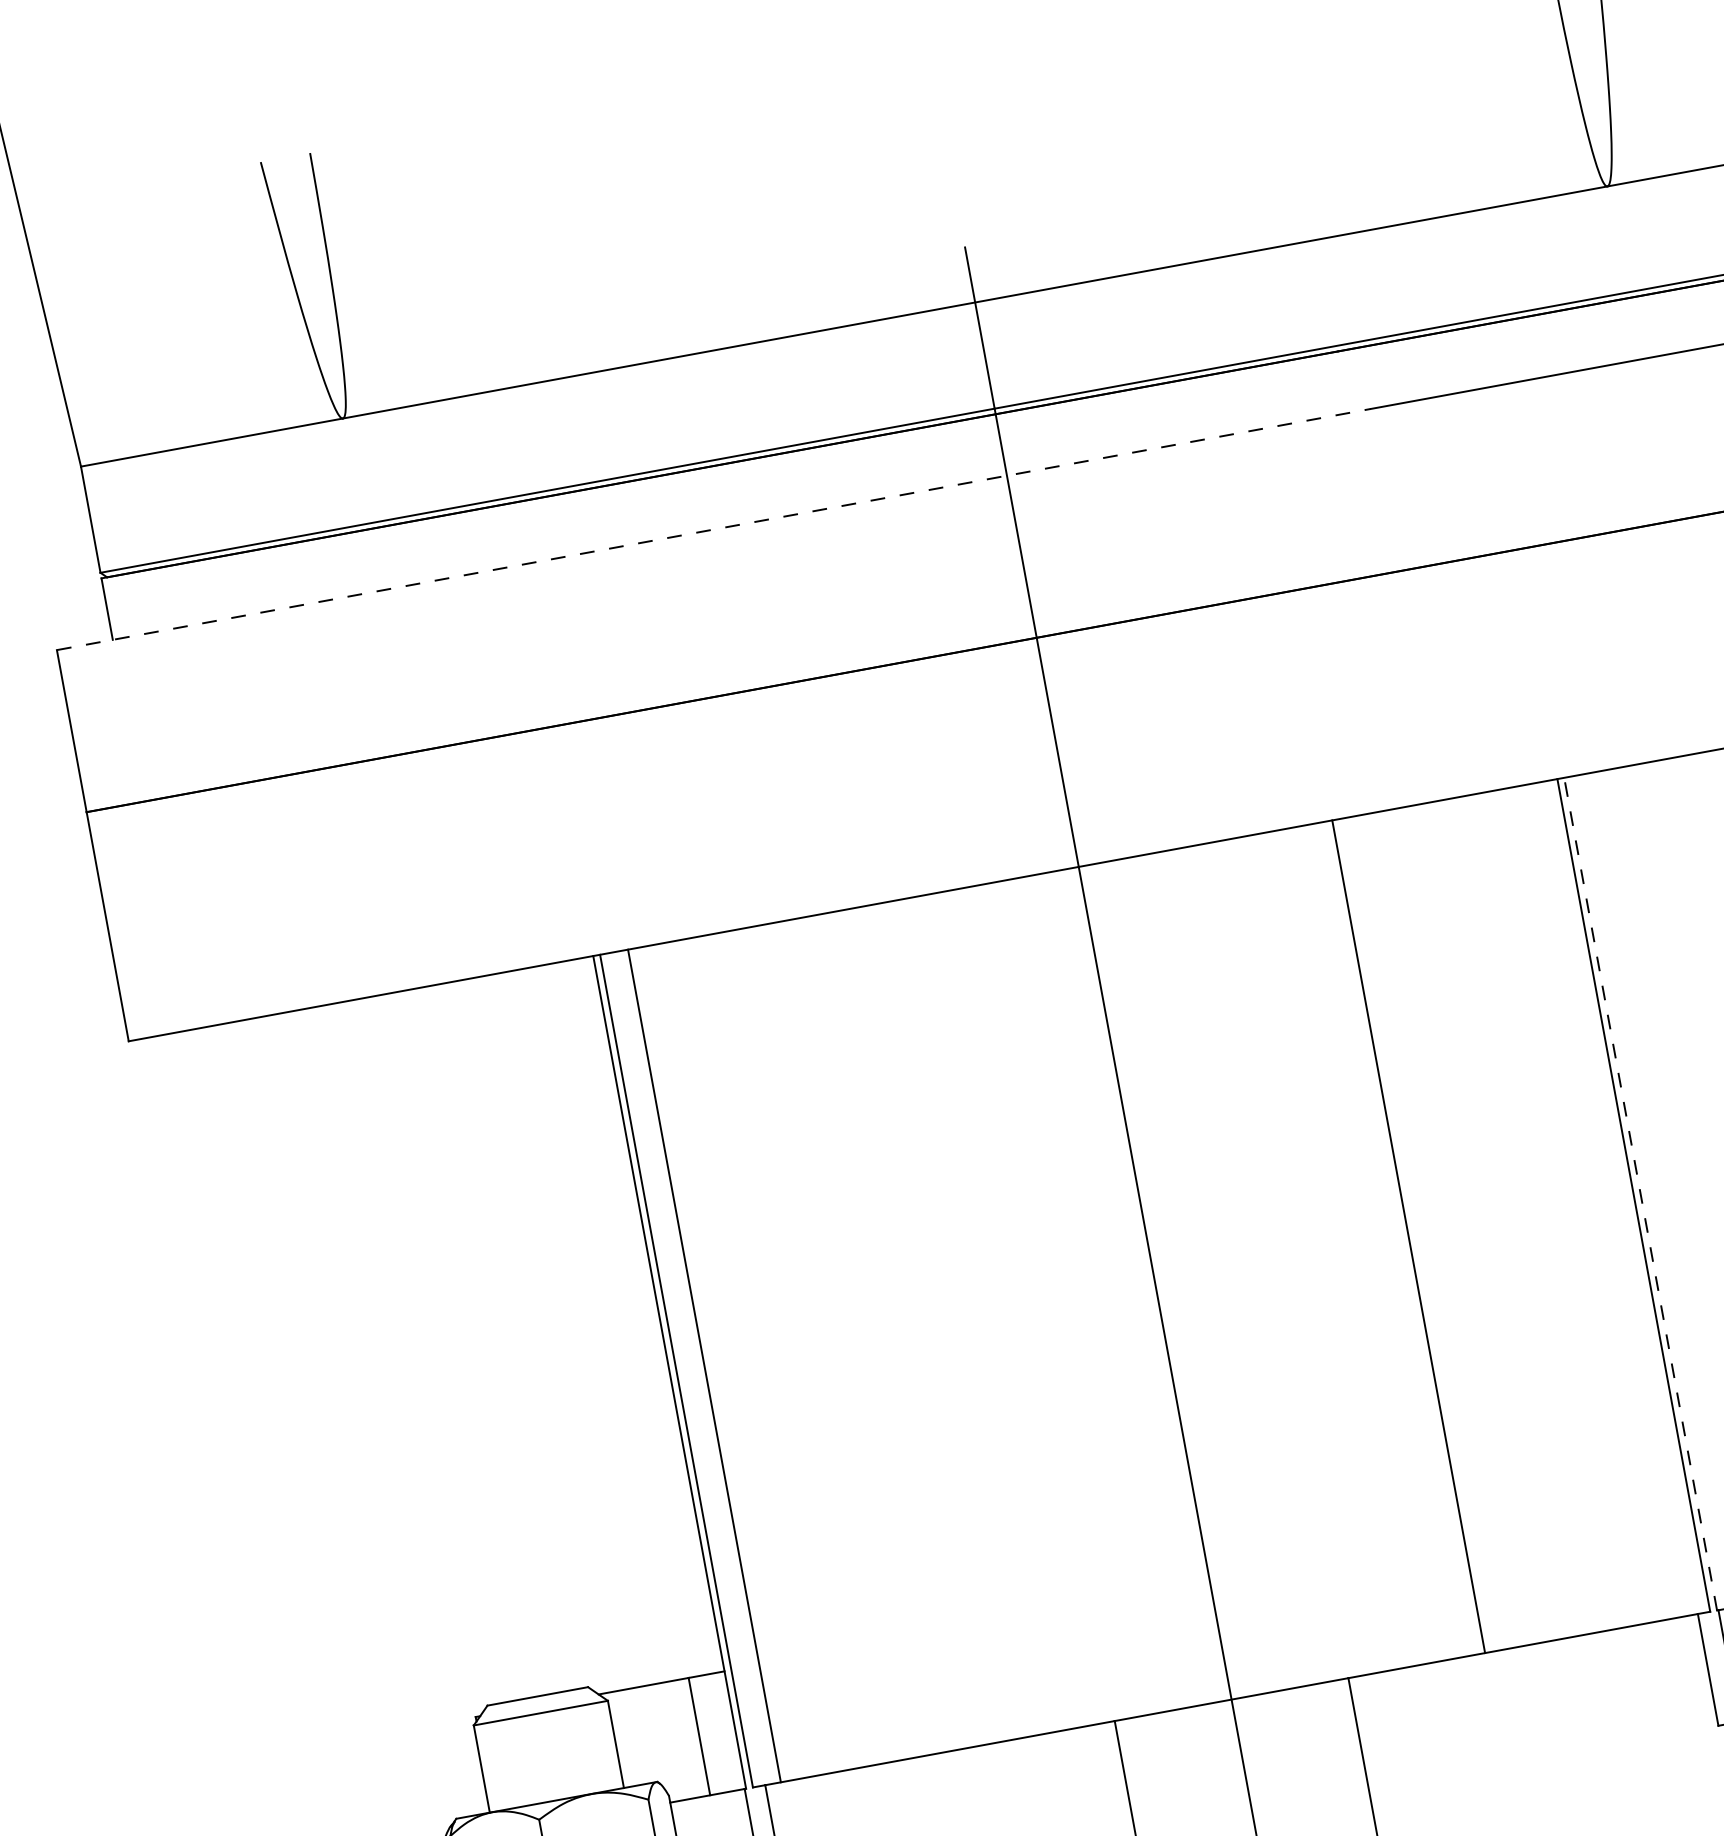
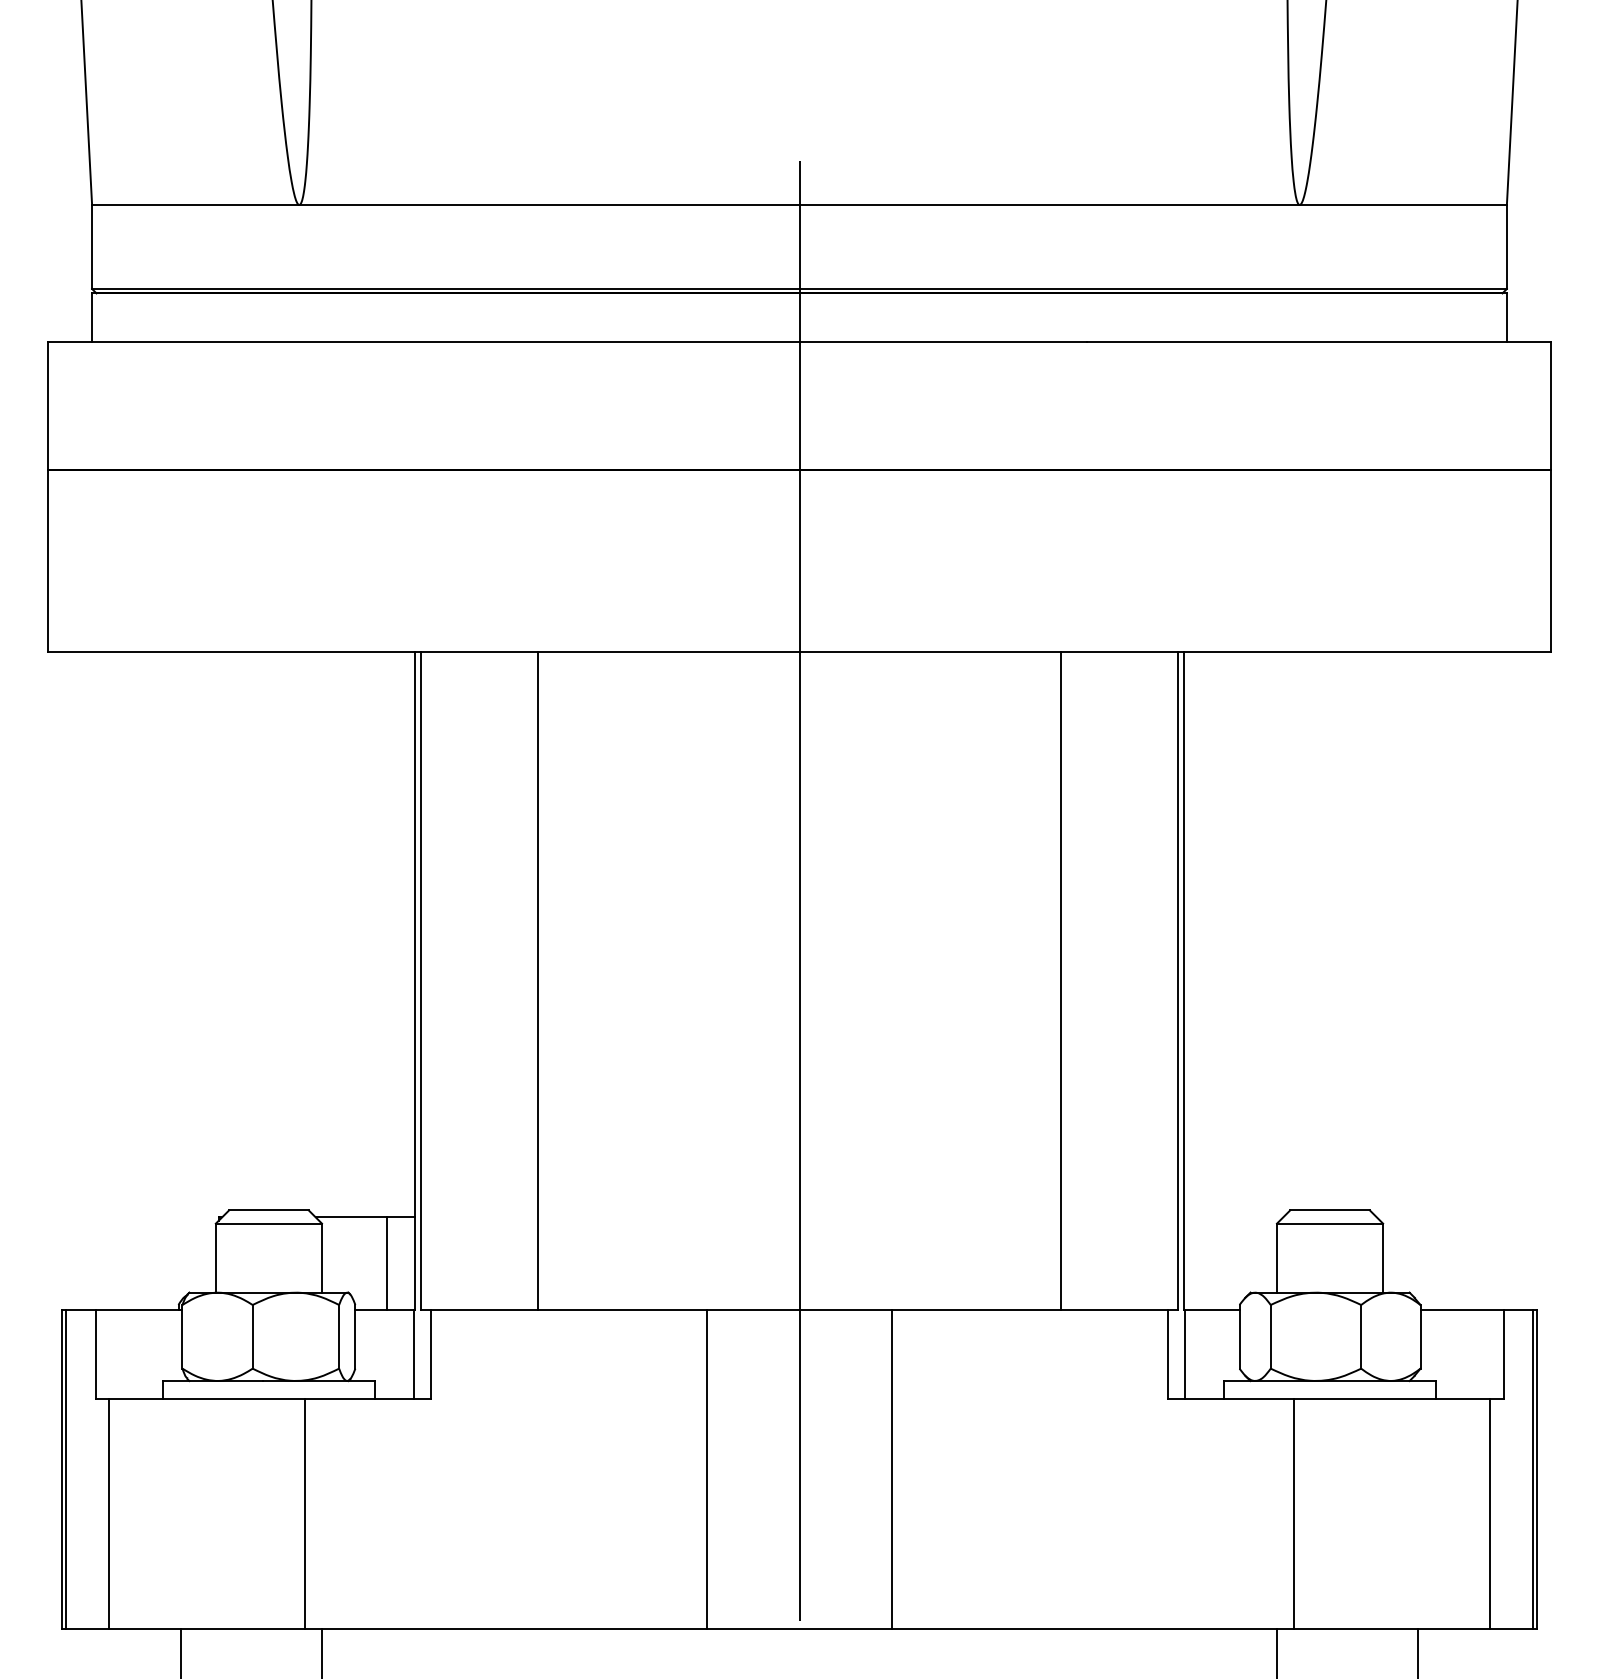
line: (713, 530) -> (567, 342), dashed -> solid
line: (1640, 1193) -> (1183, 980), dashed -> solid
line: (1409, 1236) -> (1061, 980), moved
line: (703, 1365) -> (537, 980), moved

